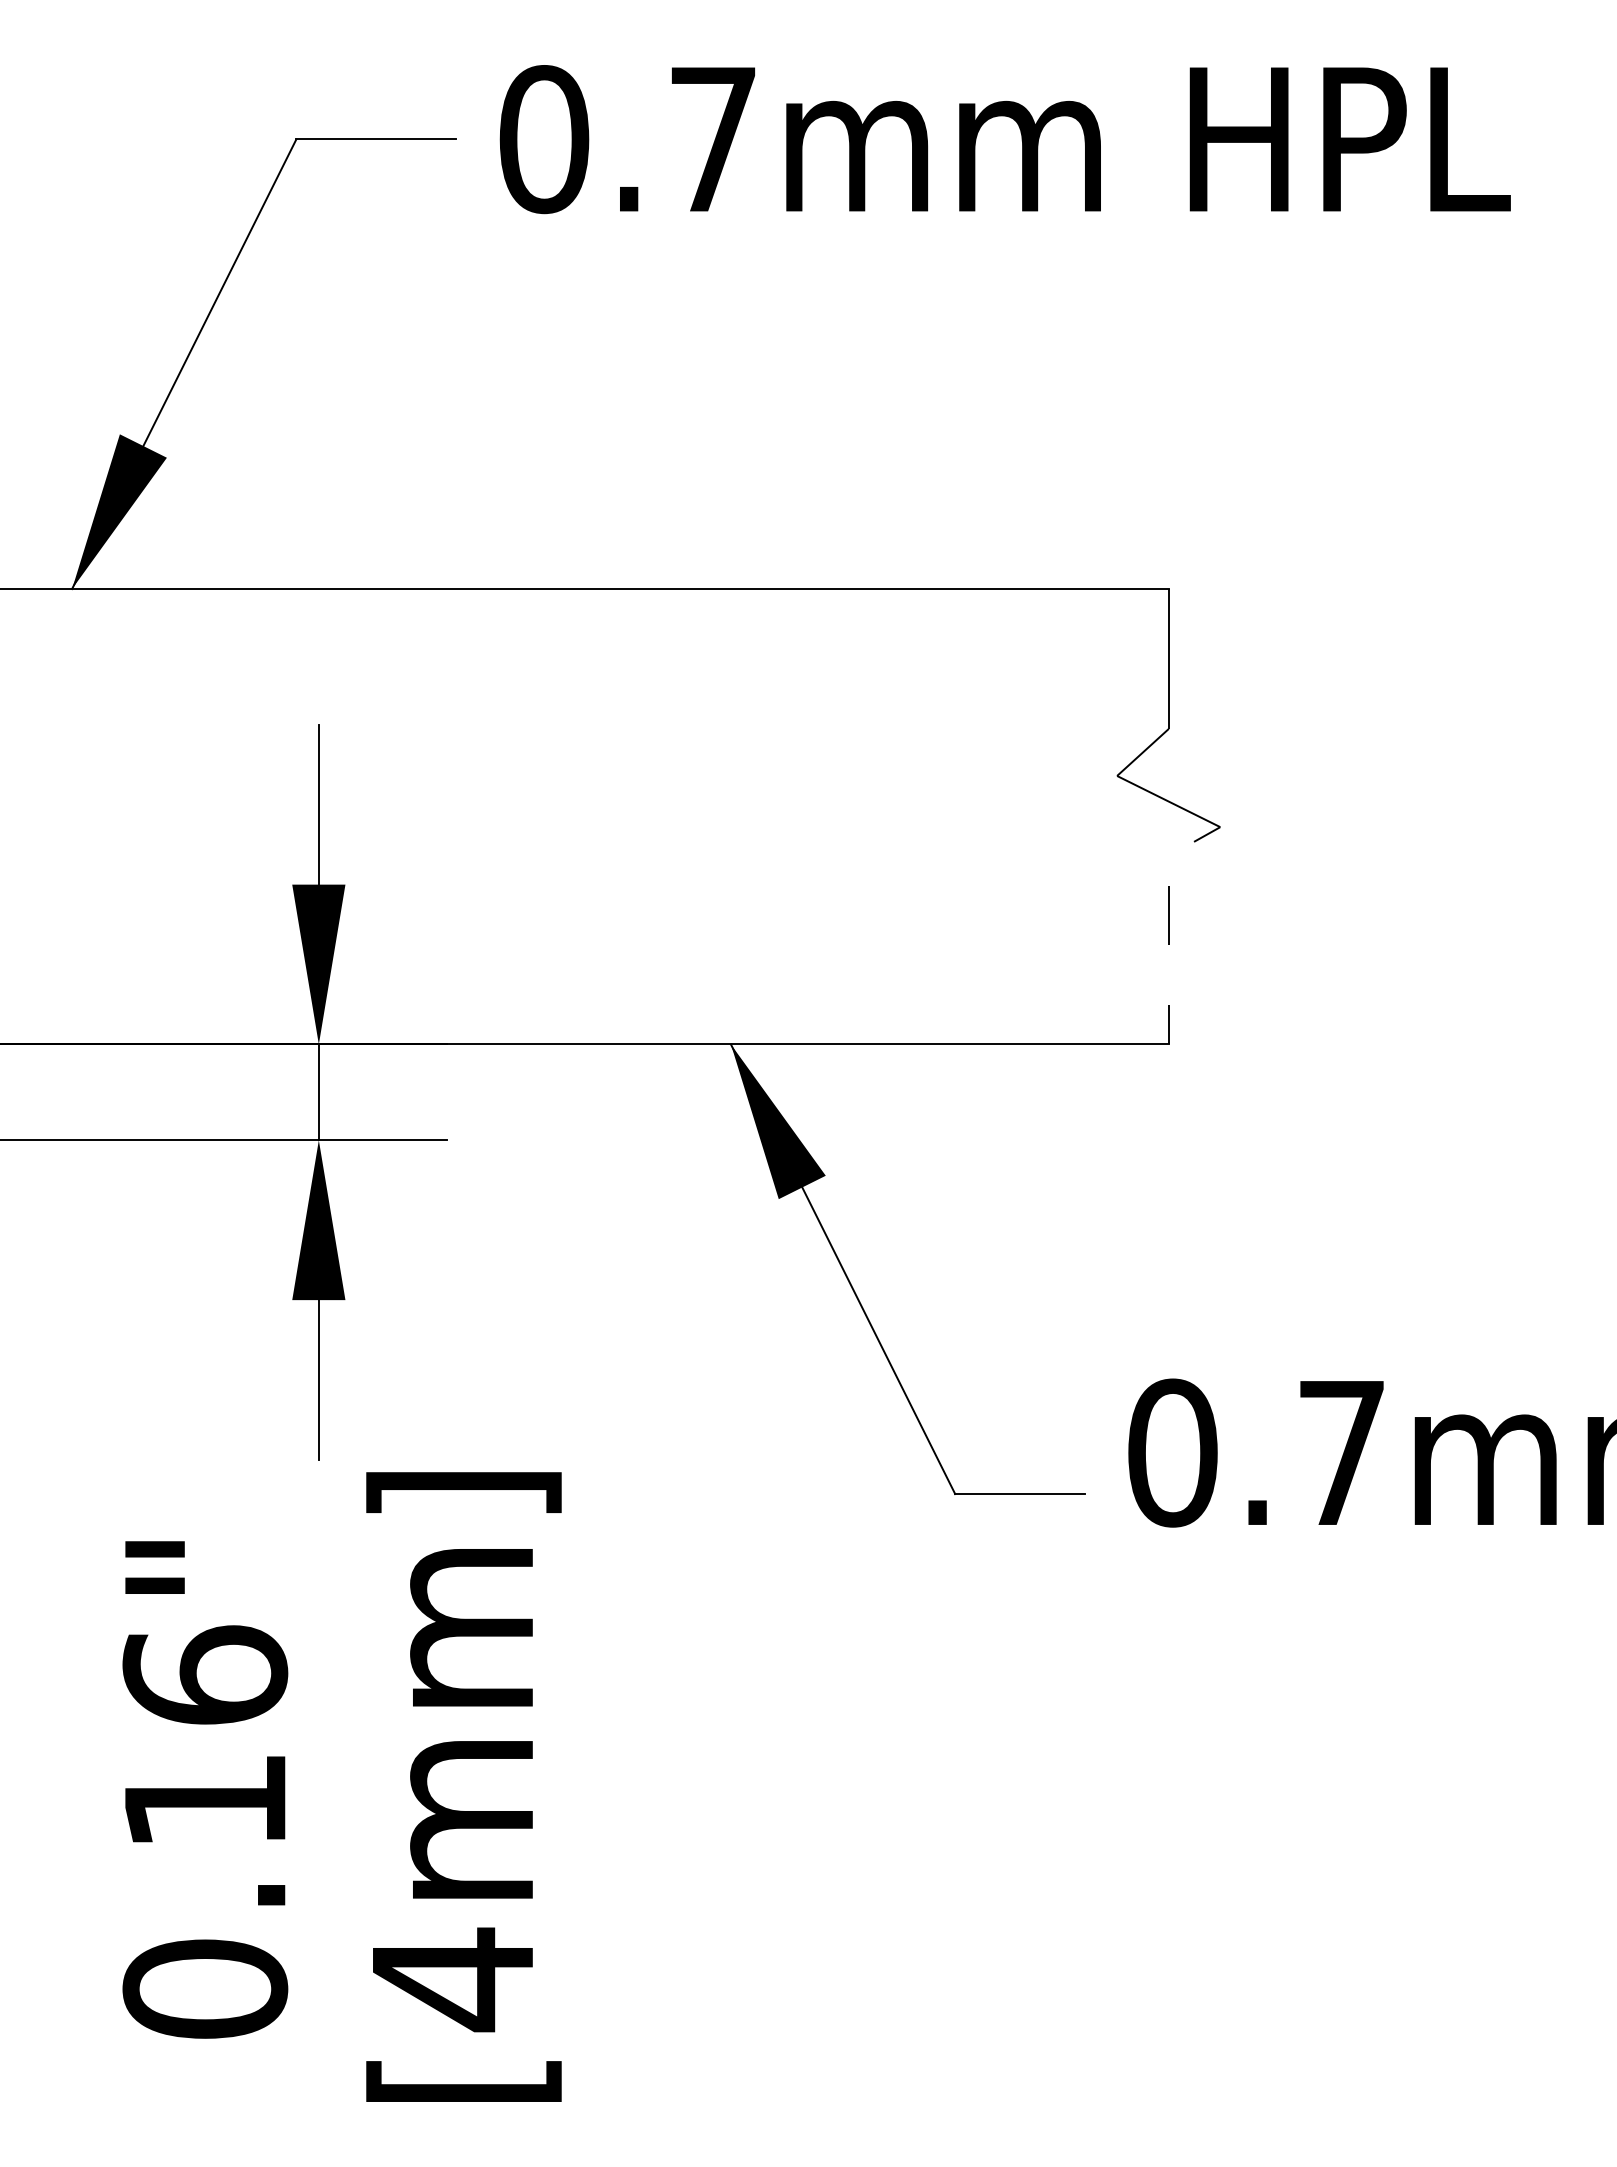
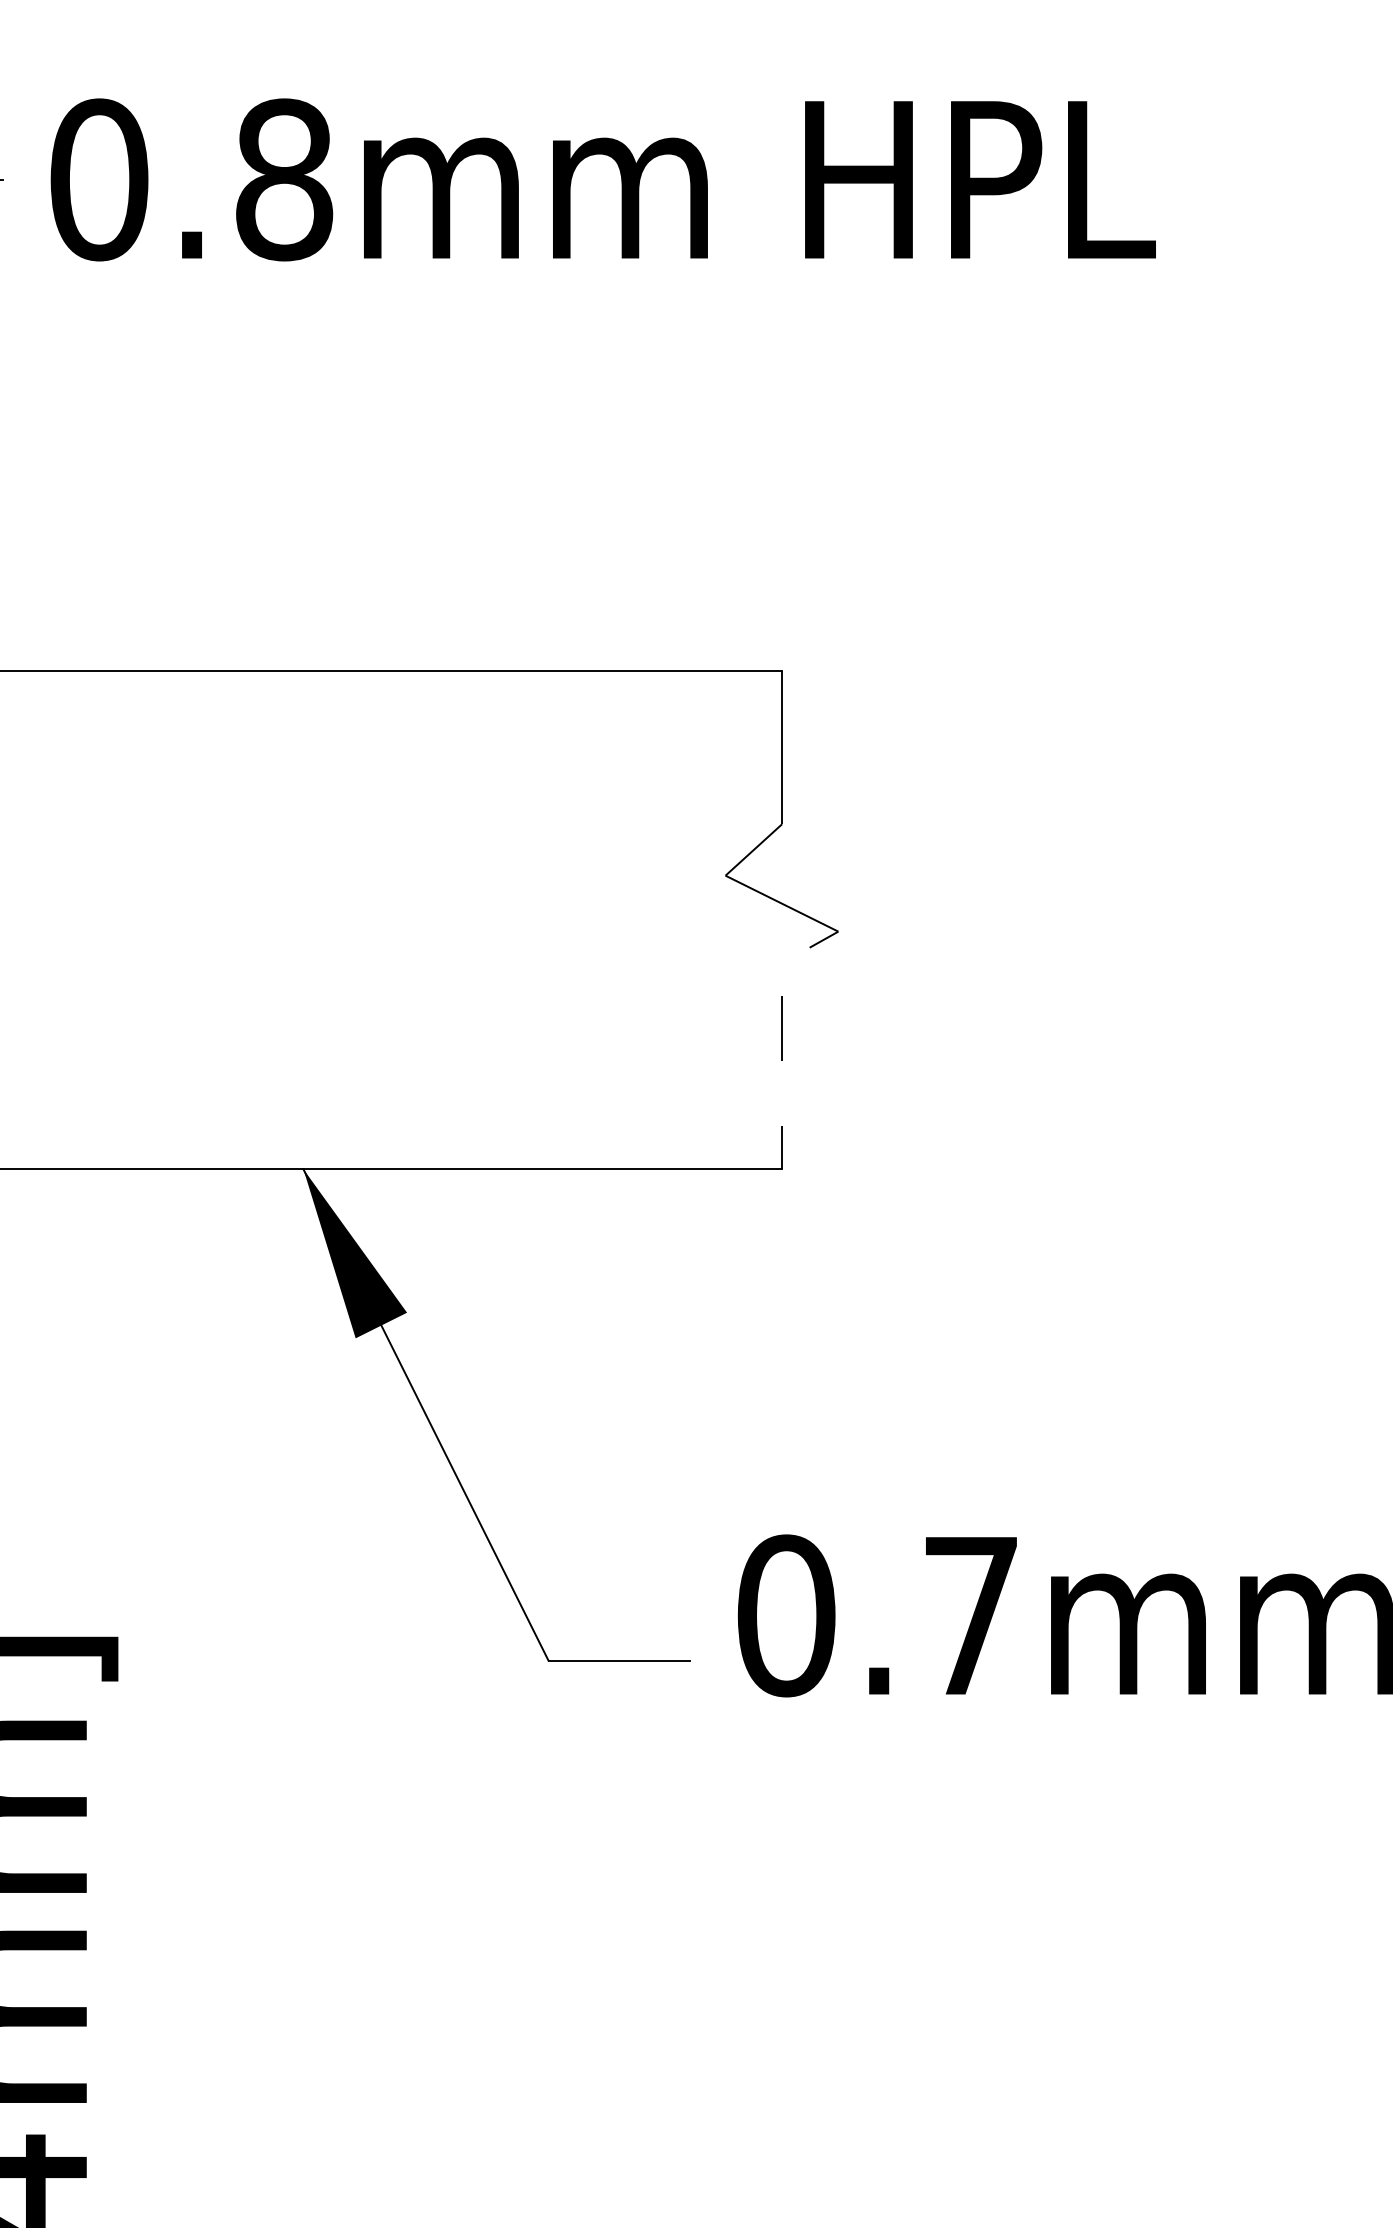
text: (713, 139) -> (284, 179), 0.7mm -> 0.8mm

